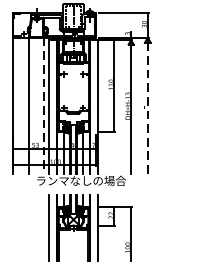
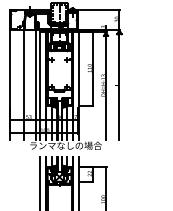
line: (43, 106) -> (35, 85), dashed -> solid
line: (147, 108) -> (119, 87), dashed -> solid

